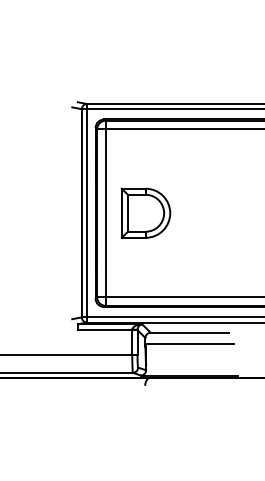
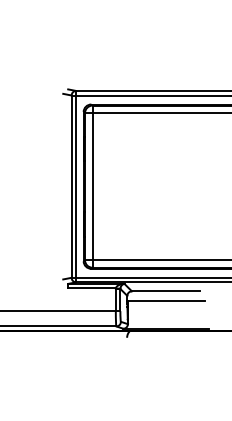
part: (145, 213) -> (127, 186), removed

